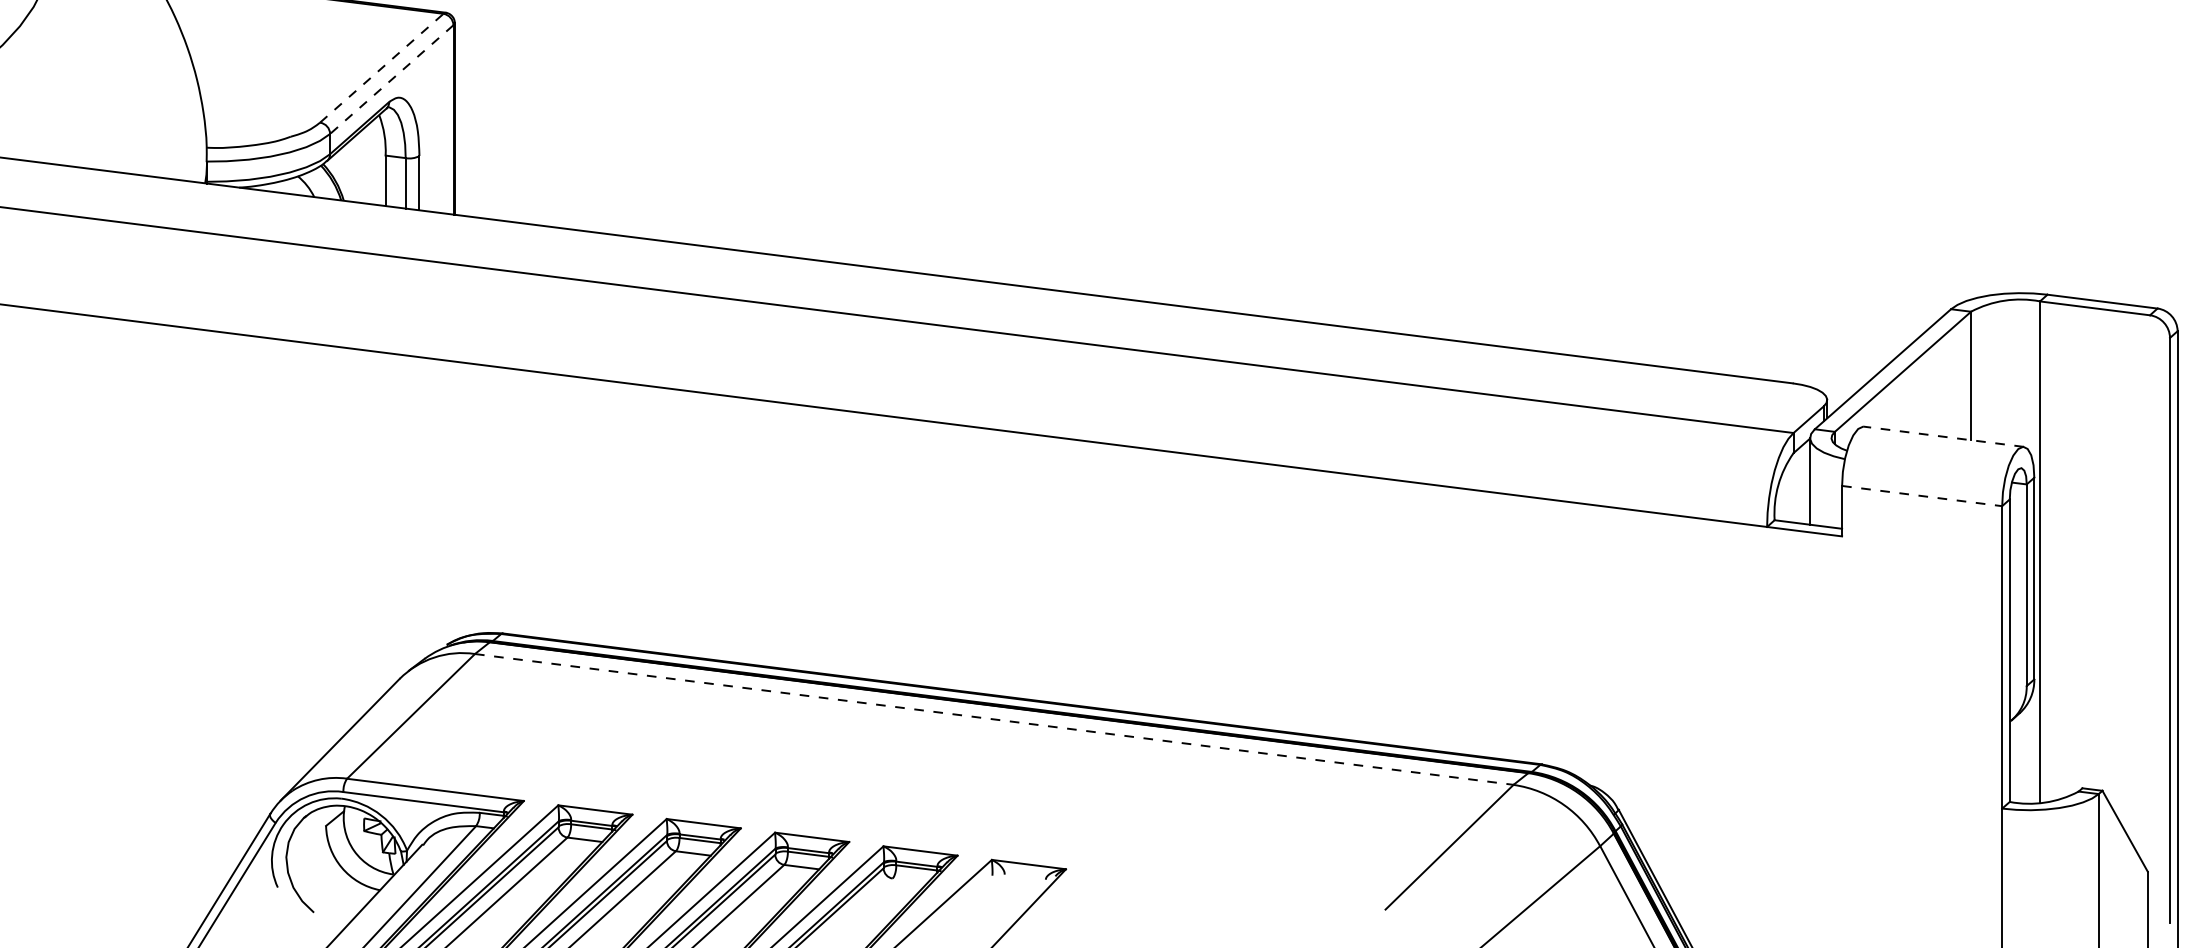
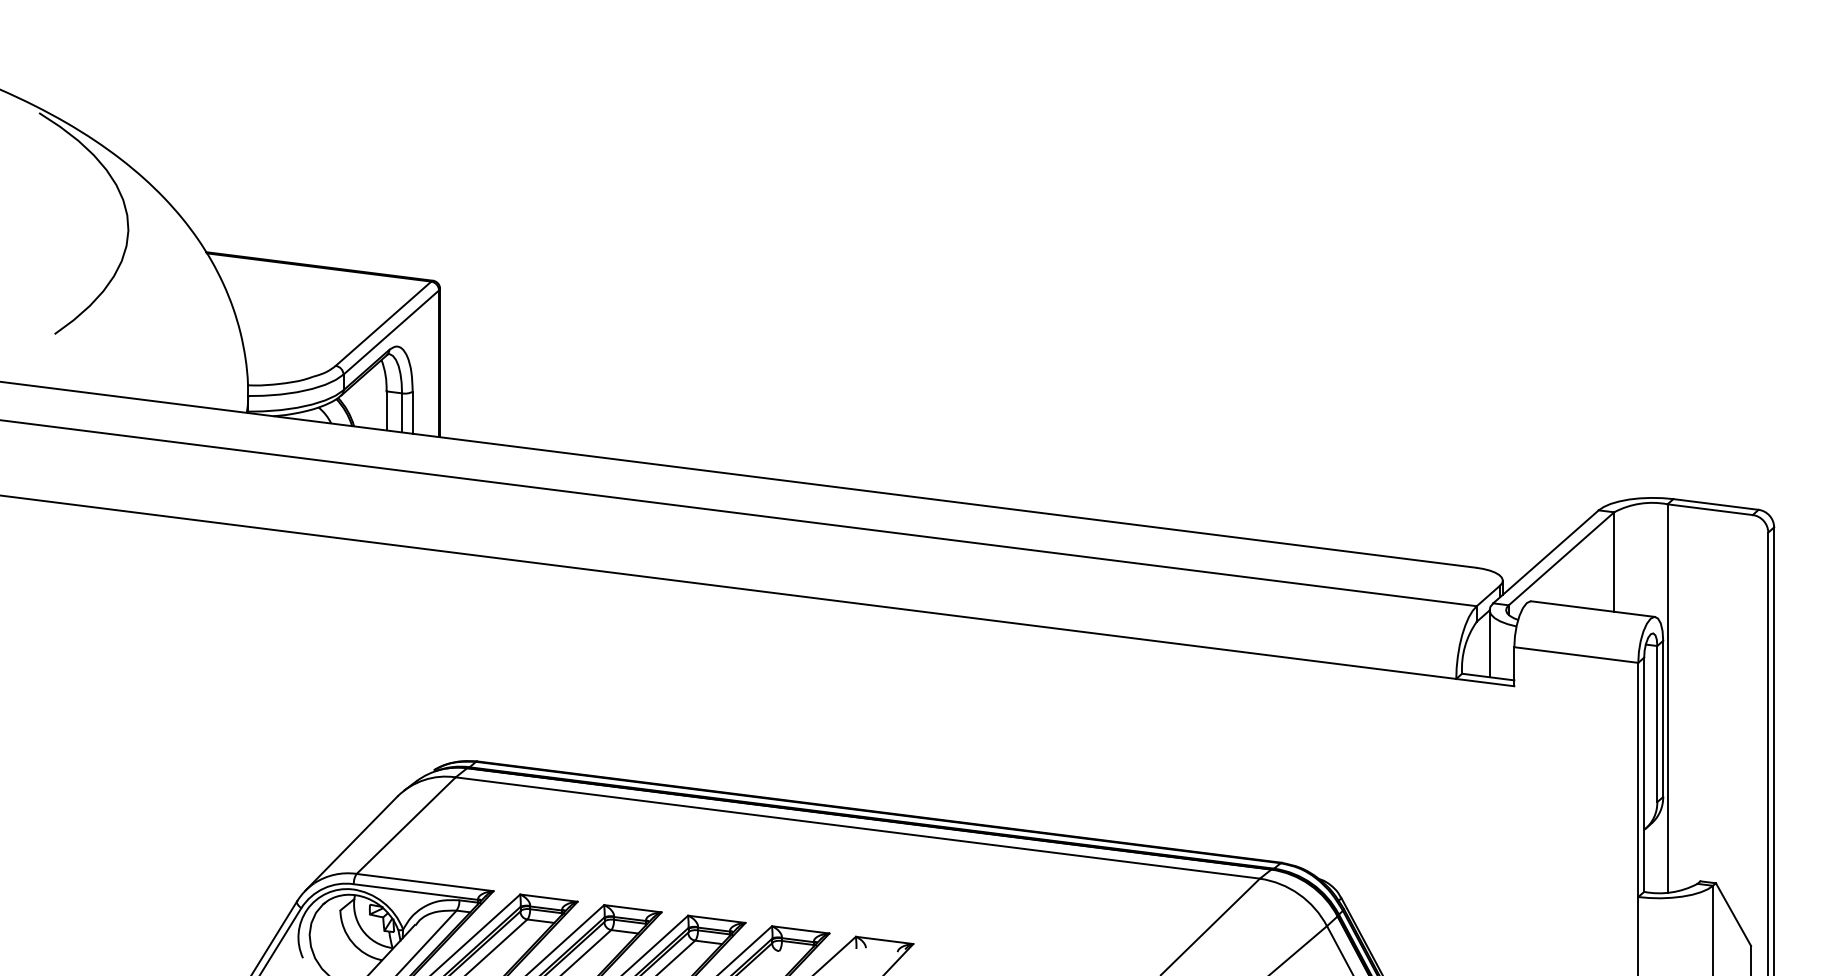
line: (381, 67) -> (383, 323), dashed -> solid
line: (392, 79) -> (391, 332), dashed -> solid
line: (1943, 437) -> (1592, 609), dashed -> solid
line: (1922, 496) -> (1576, 655), dashed -> solid
line: (995, 720) -> (858, 828), dashed -> solid

